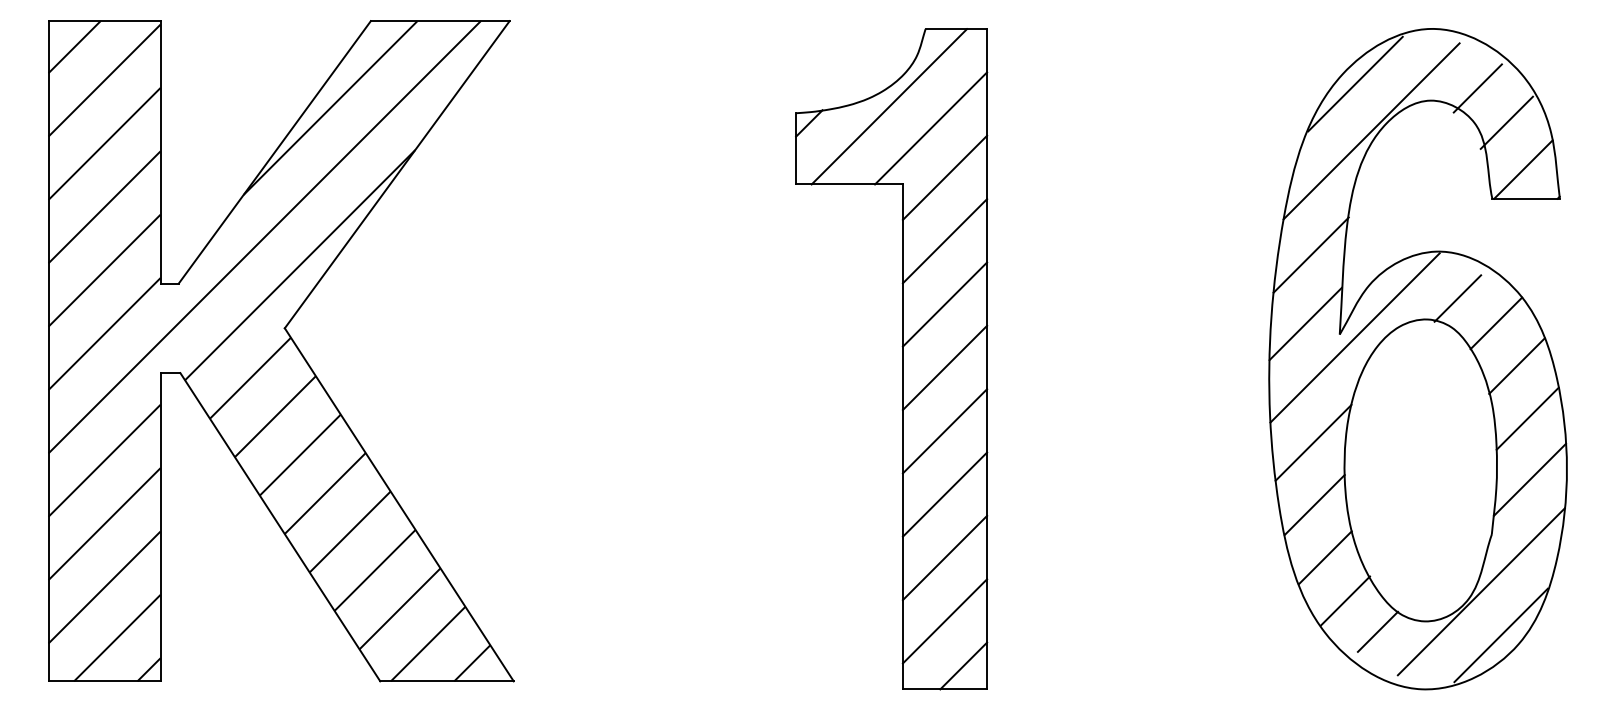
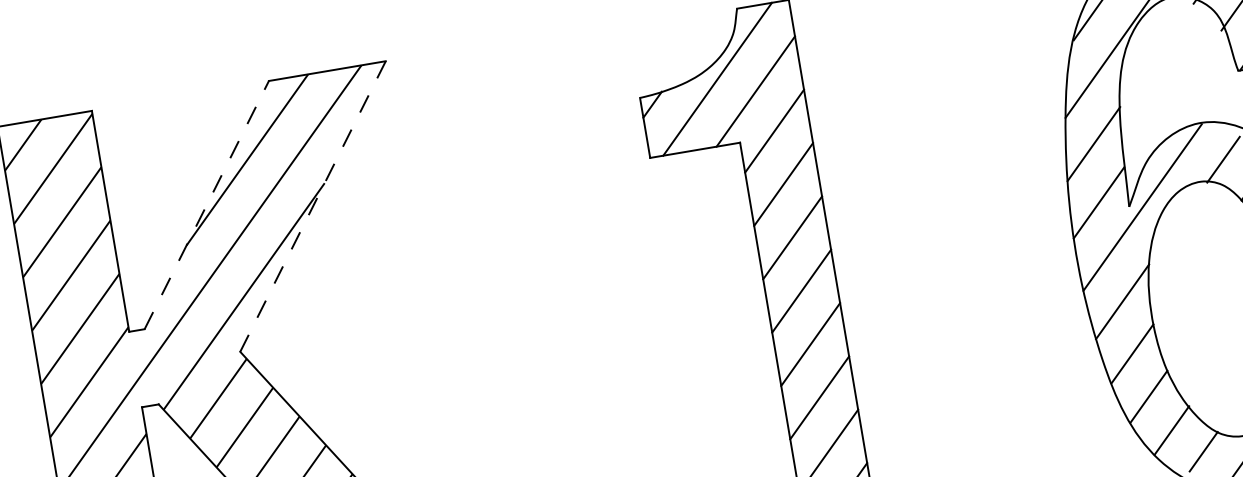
line: (274, 152) -> (206, 205), solid -> dashed
line: (396, 175) -> (312, 207), solid -> dashed

